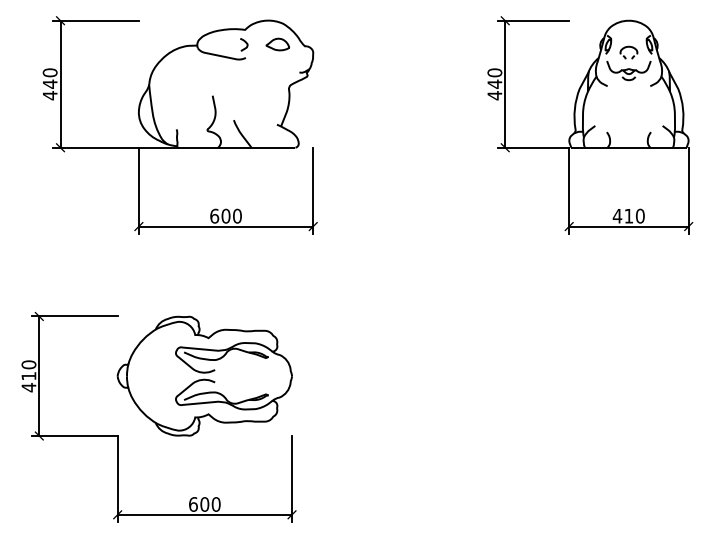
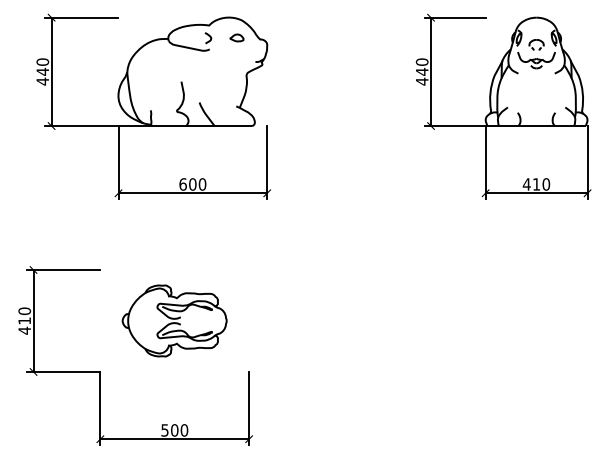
part: (277, 43) -> (236, 37), size x0.7
part: (204, 375) -> (174, 320), size x0.7
text: (192, 504) -> (164, 430), 600 -> 500

